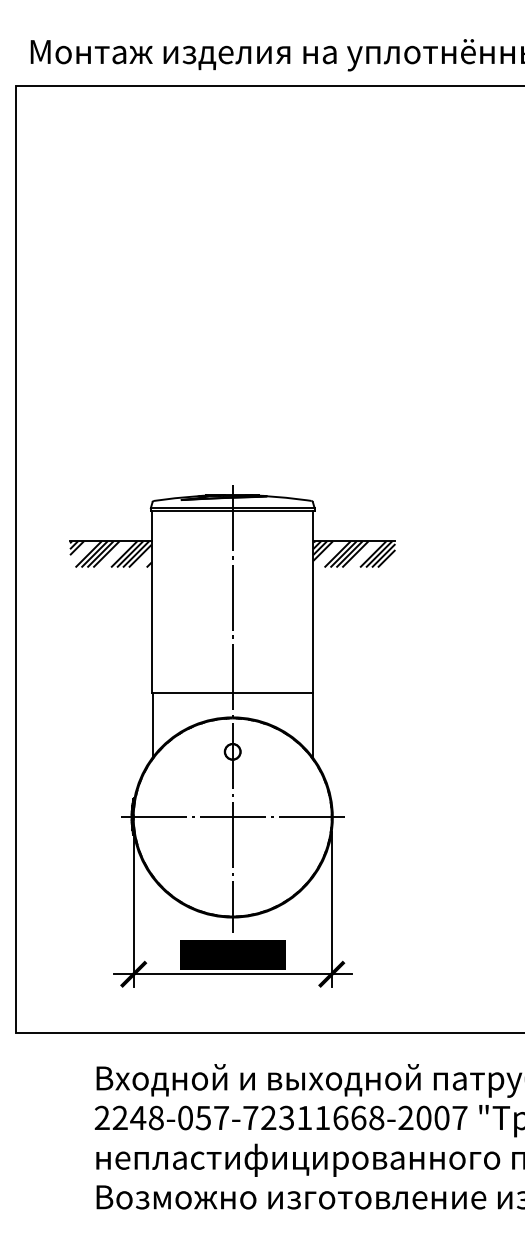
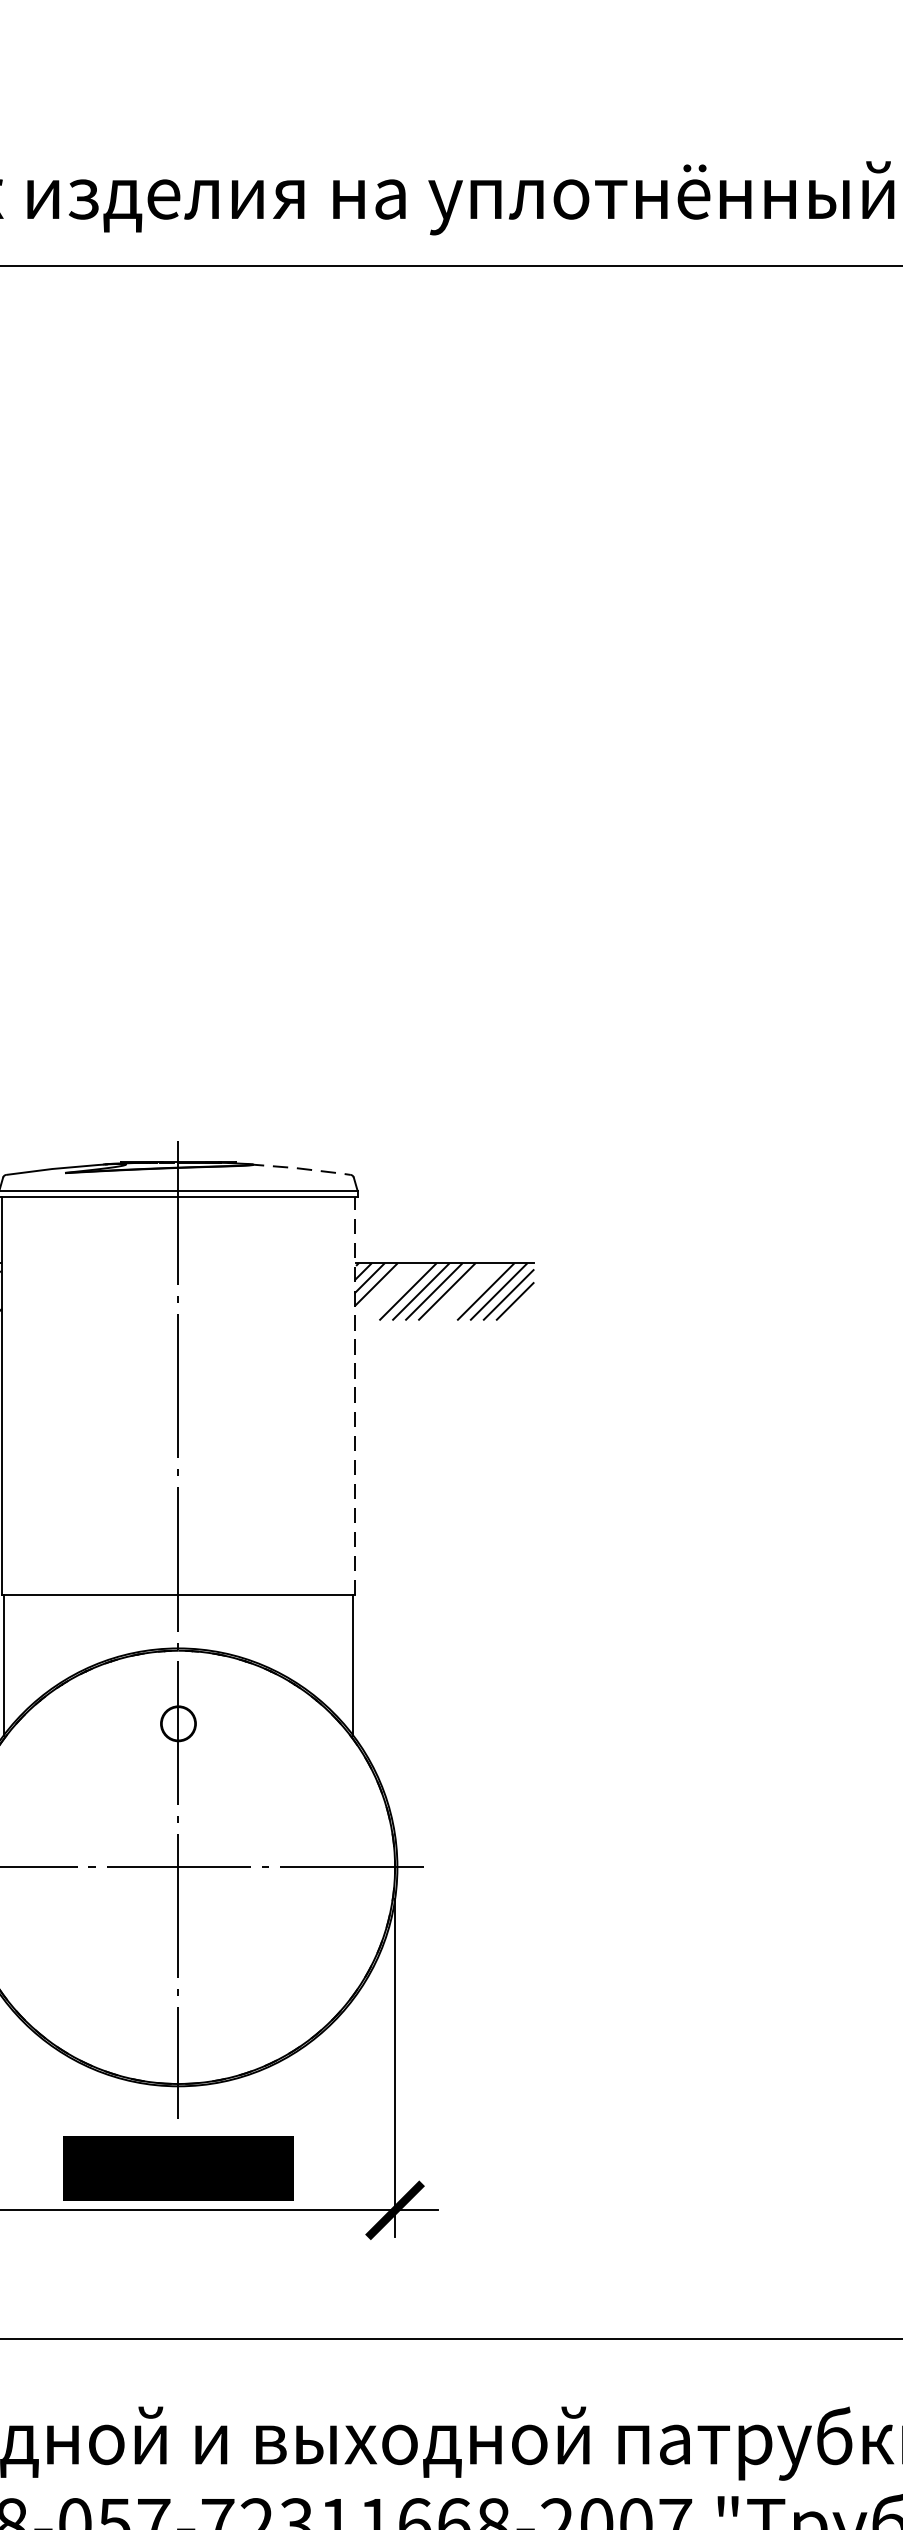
line: (288, 498) -> (300, 1169), solid -> dashed
line: (313, 601) -> (355, 1394), solid -> dashed

